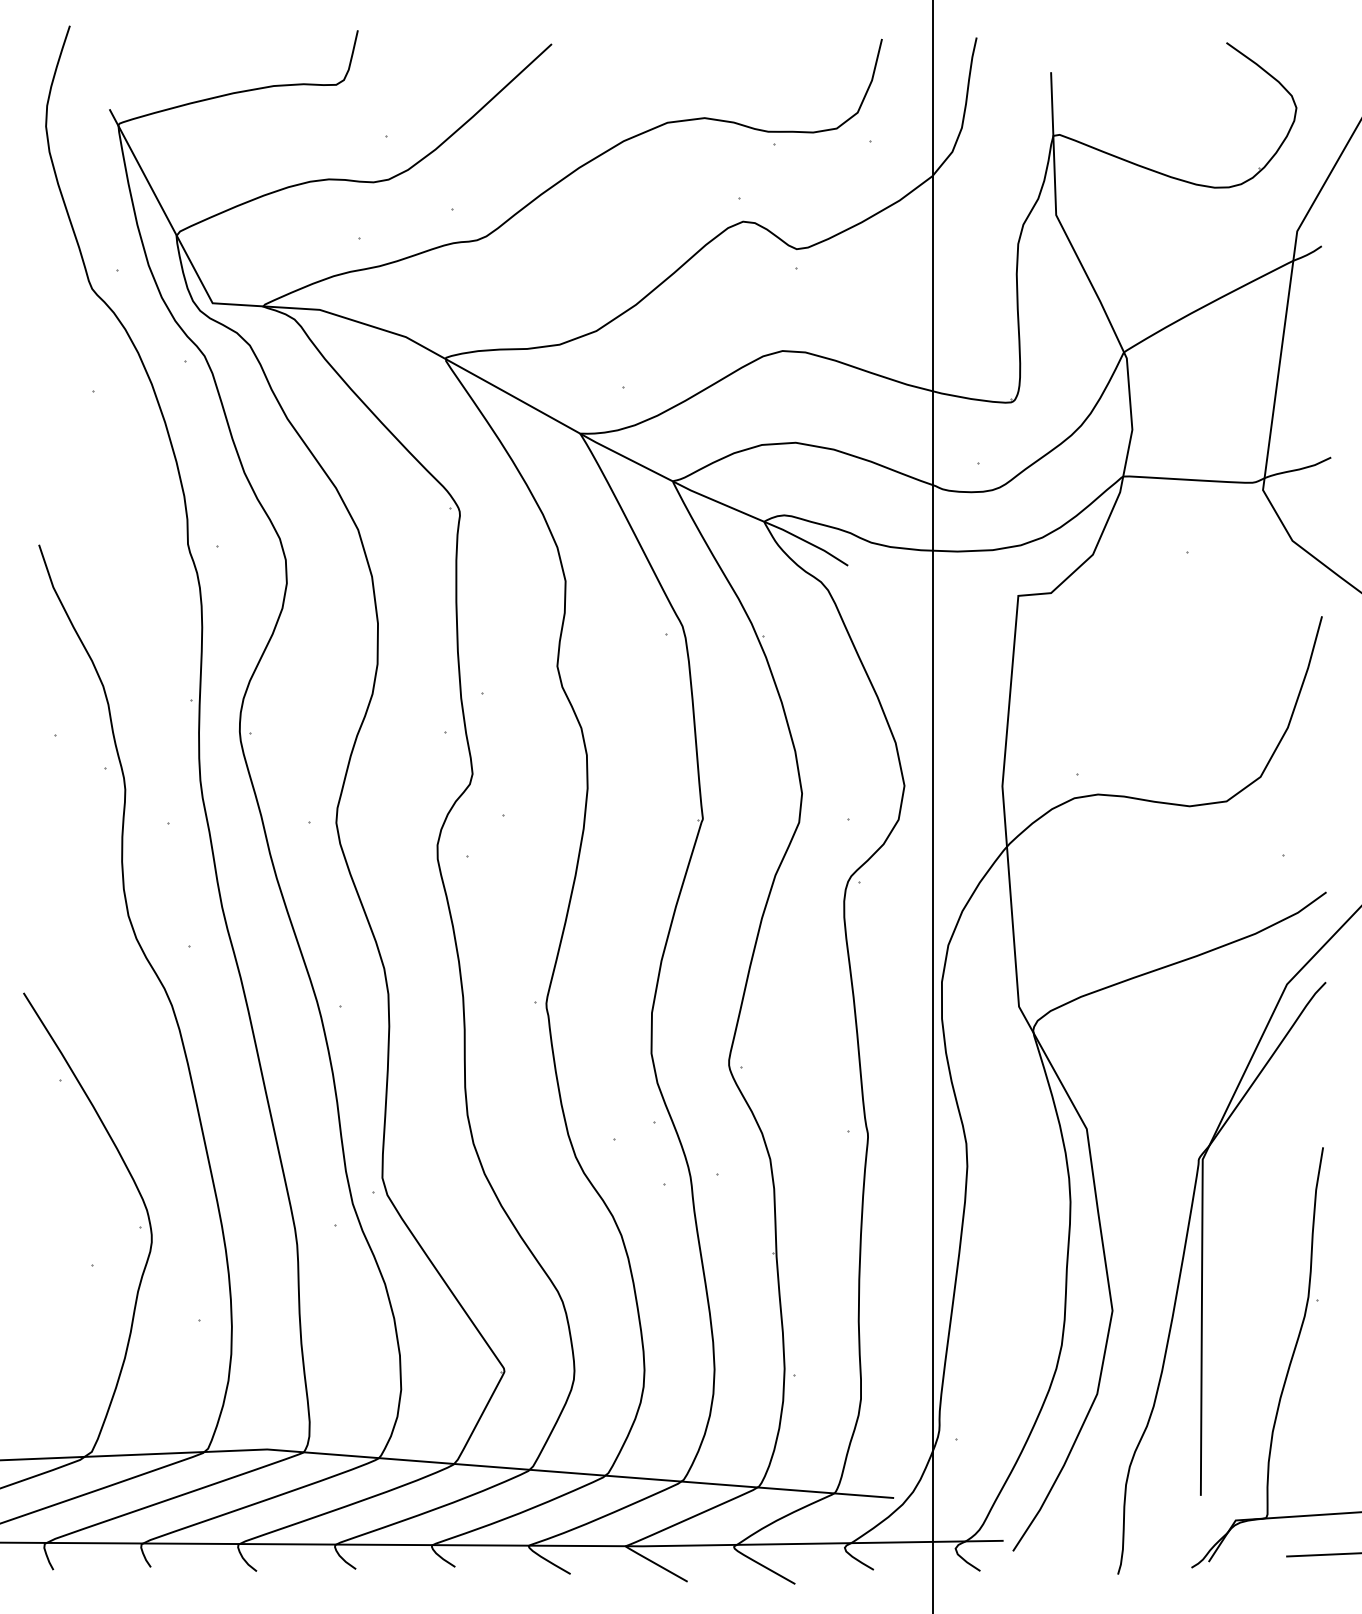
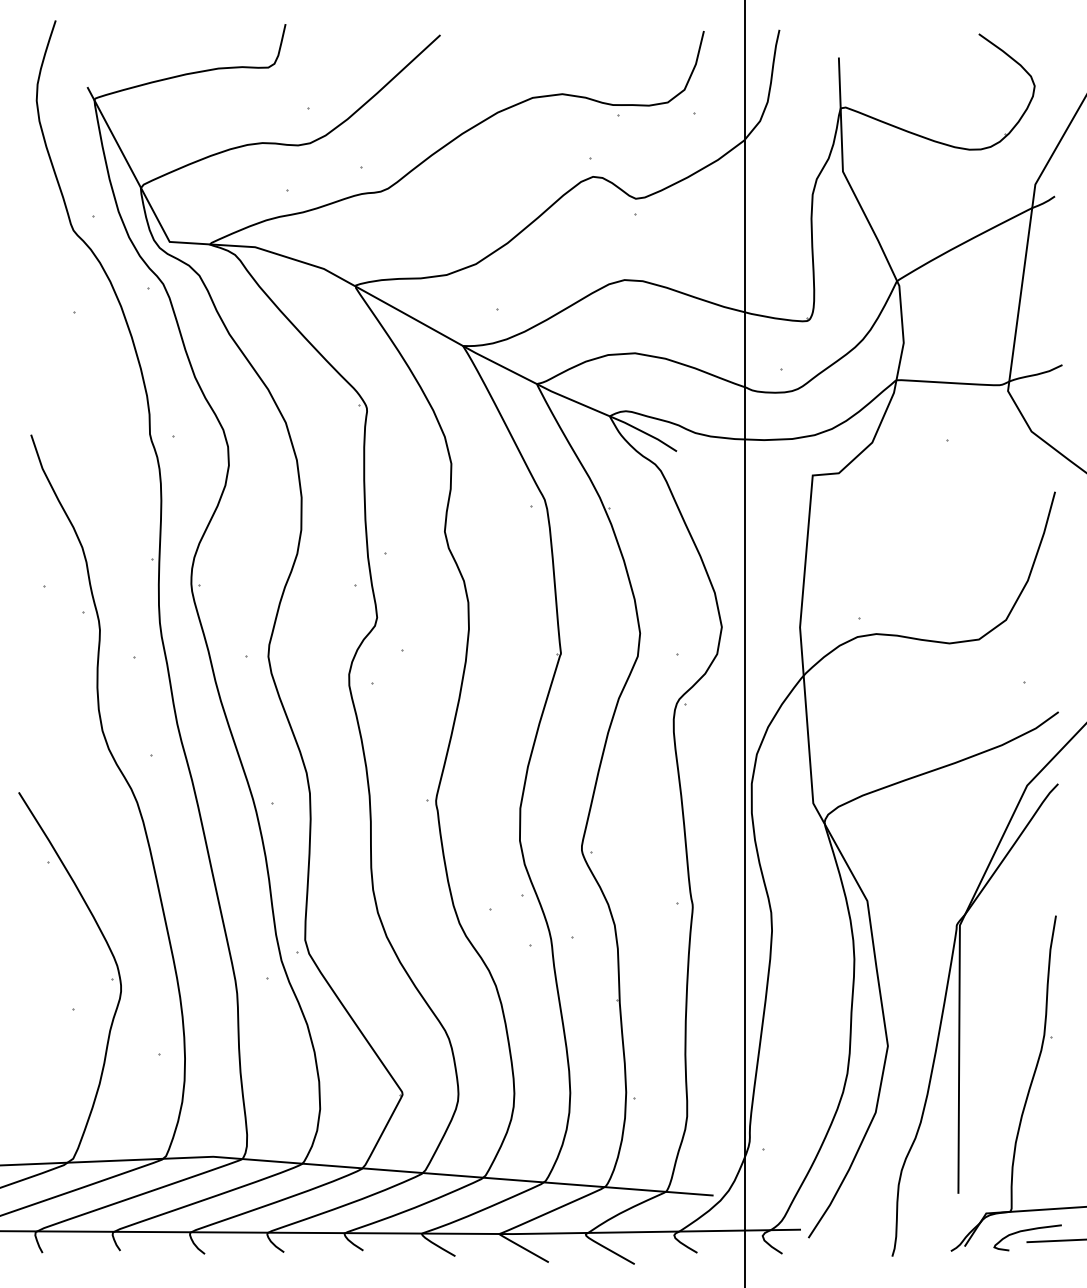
curve: (1286, 1543) -> (1026, 1231), added

